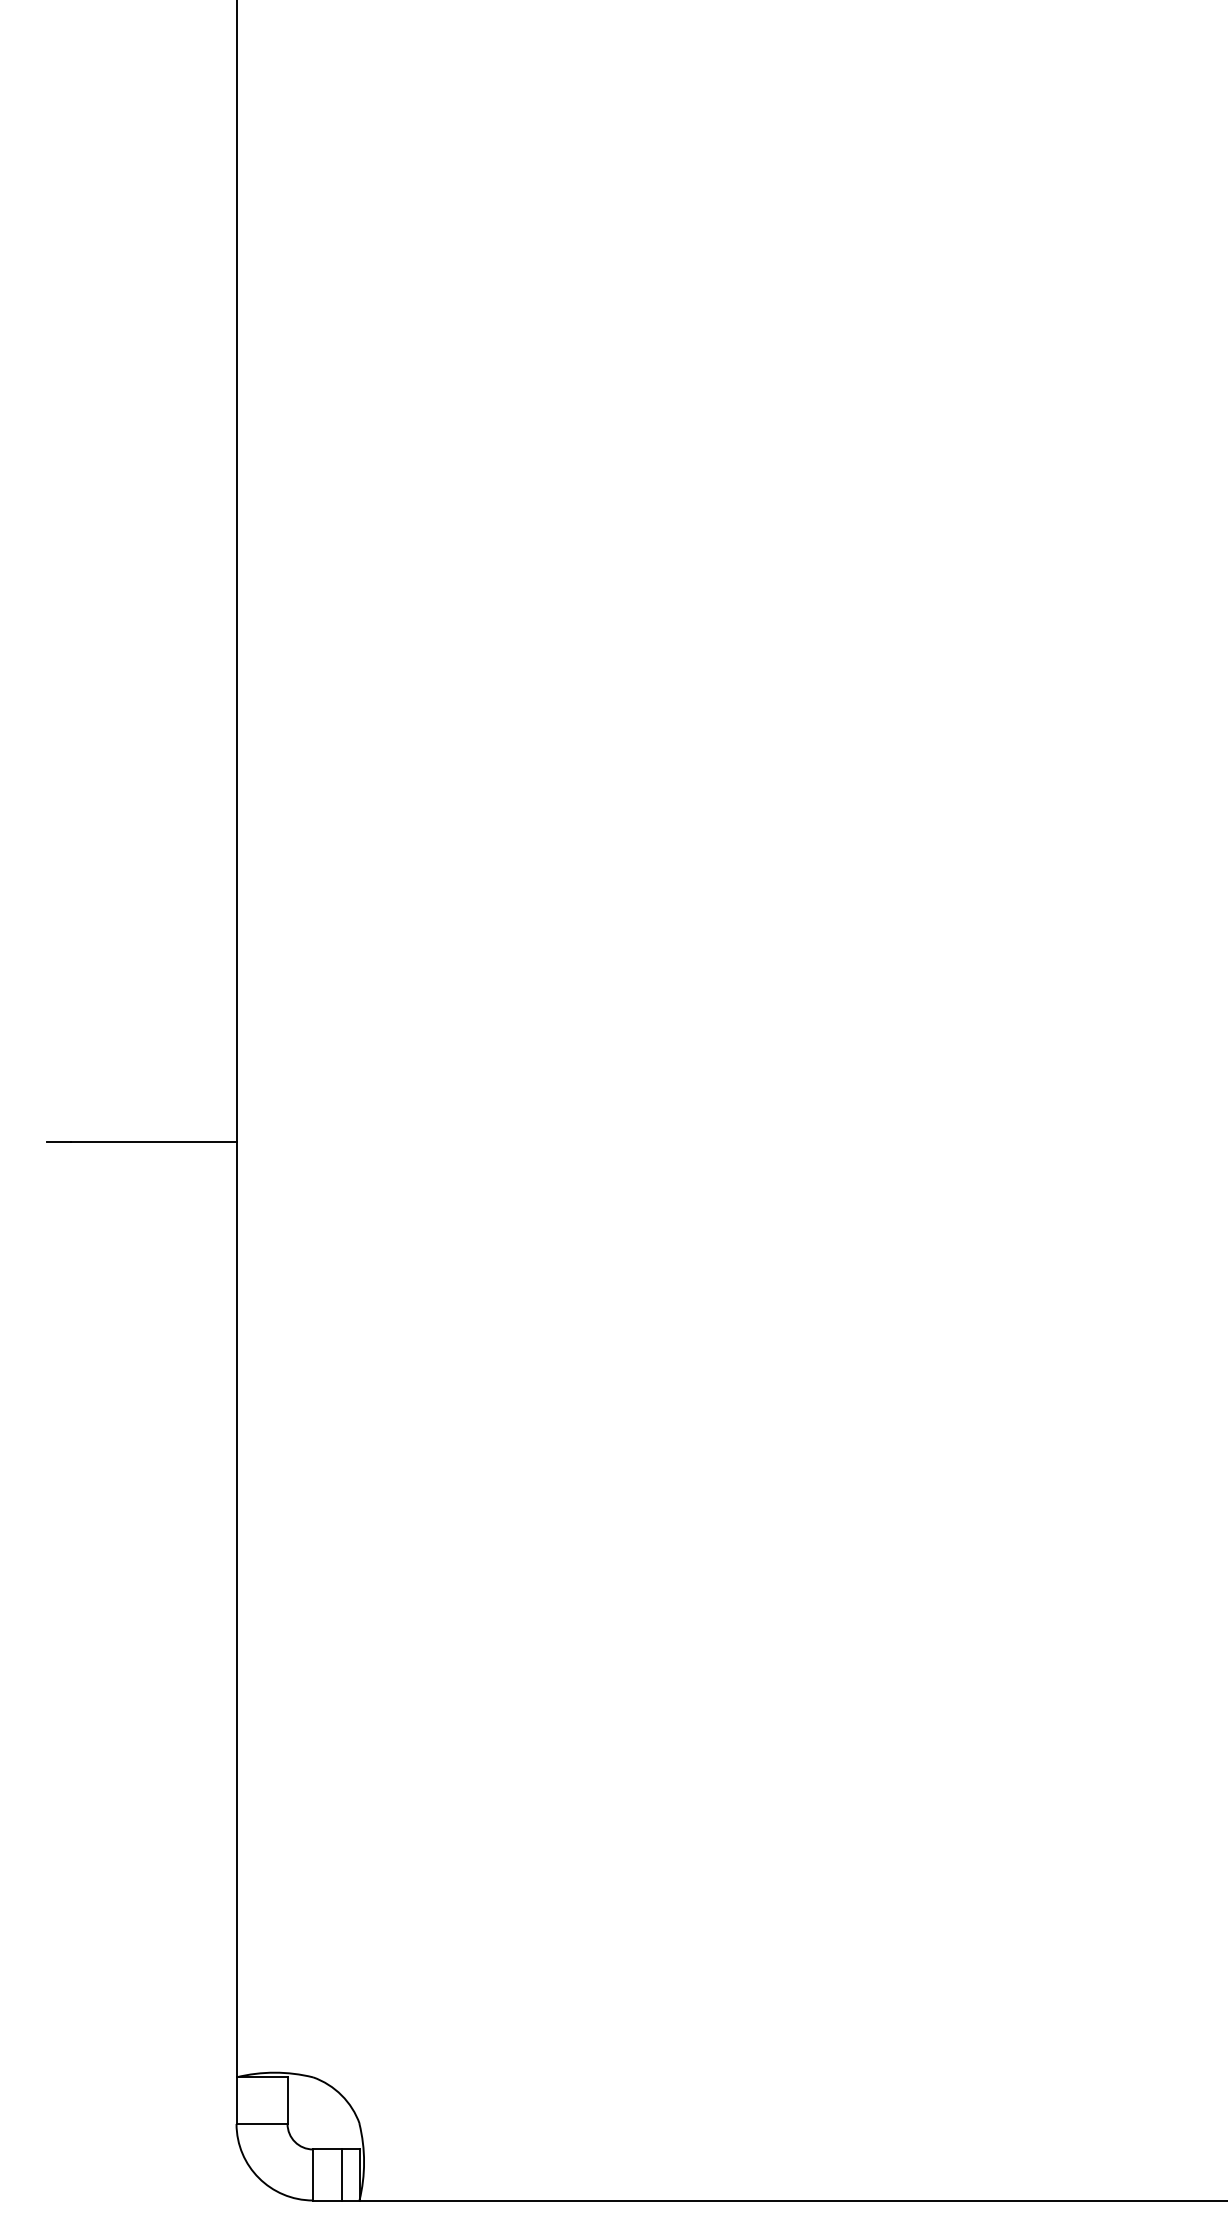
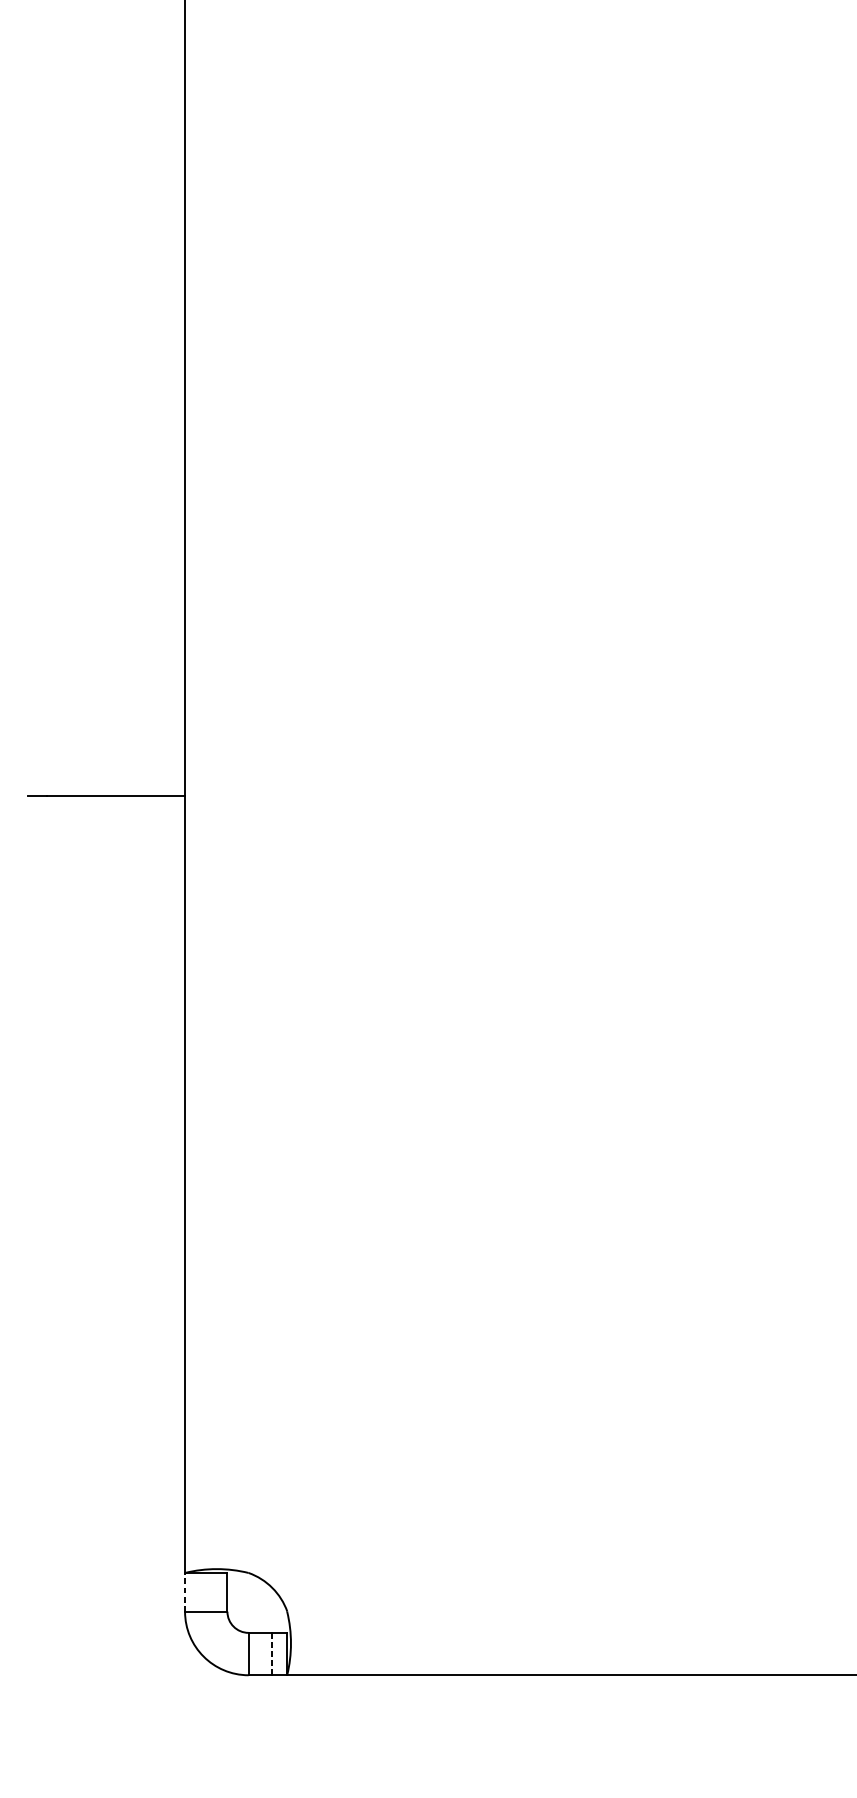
line: (236, 2100) -> (185, 1592), solid -> dashed
line: (341, 2174) -> (272, 1653), solid -> dashed

